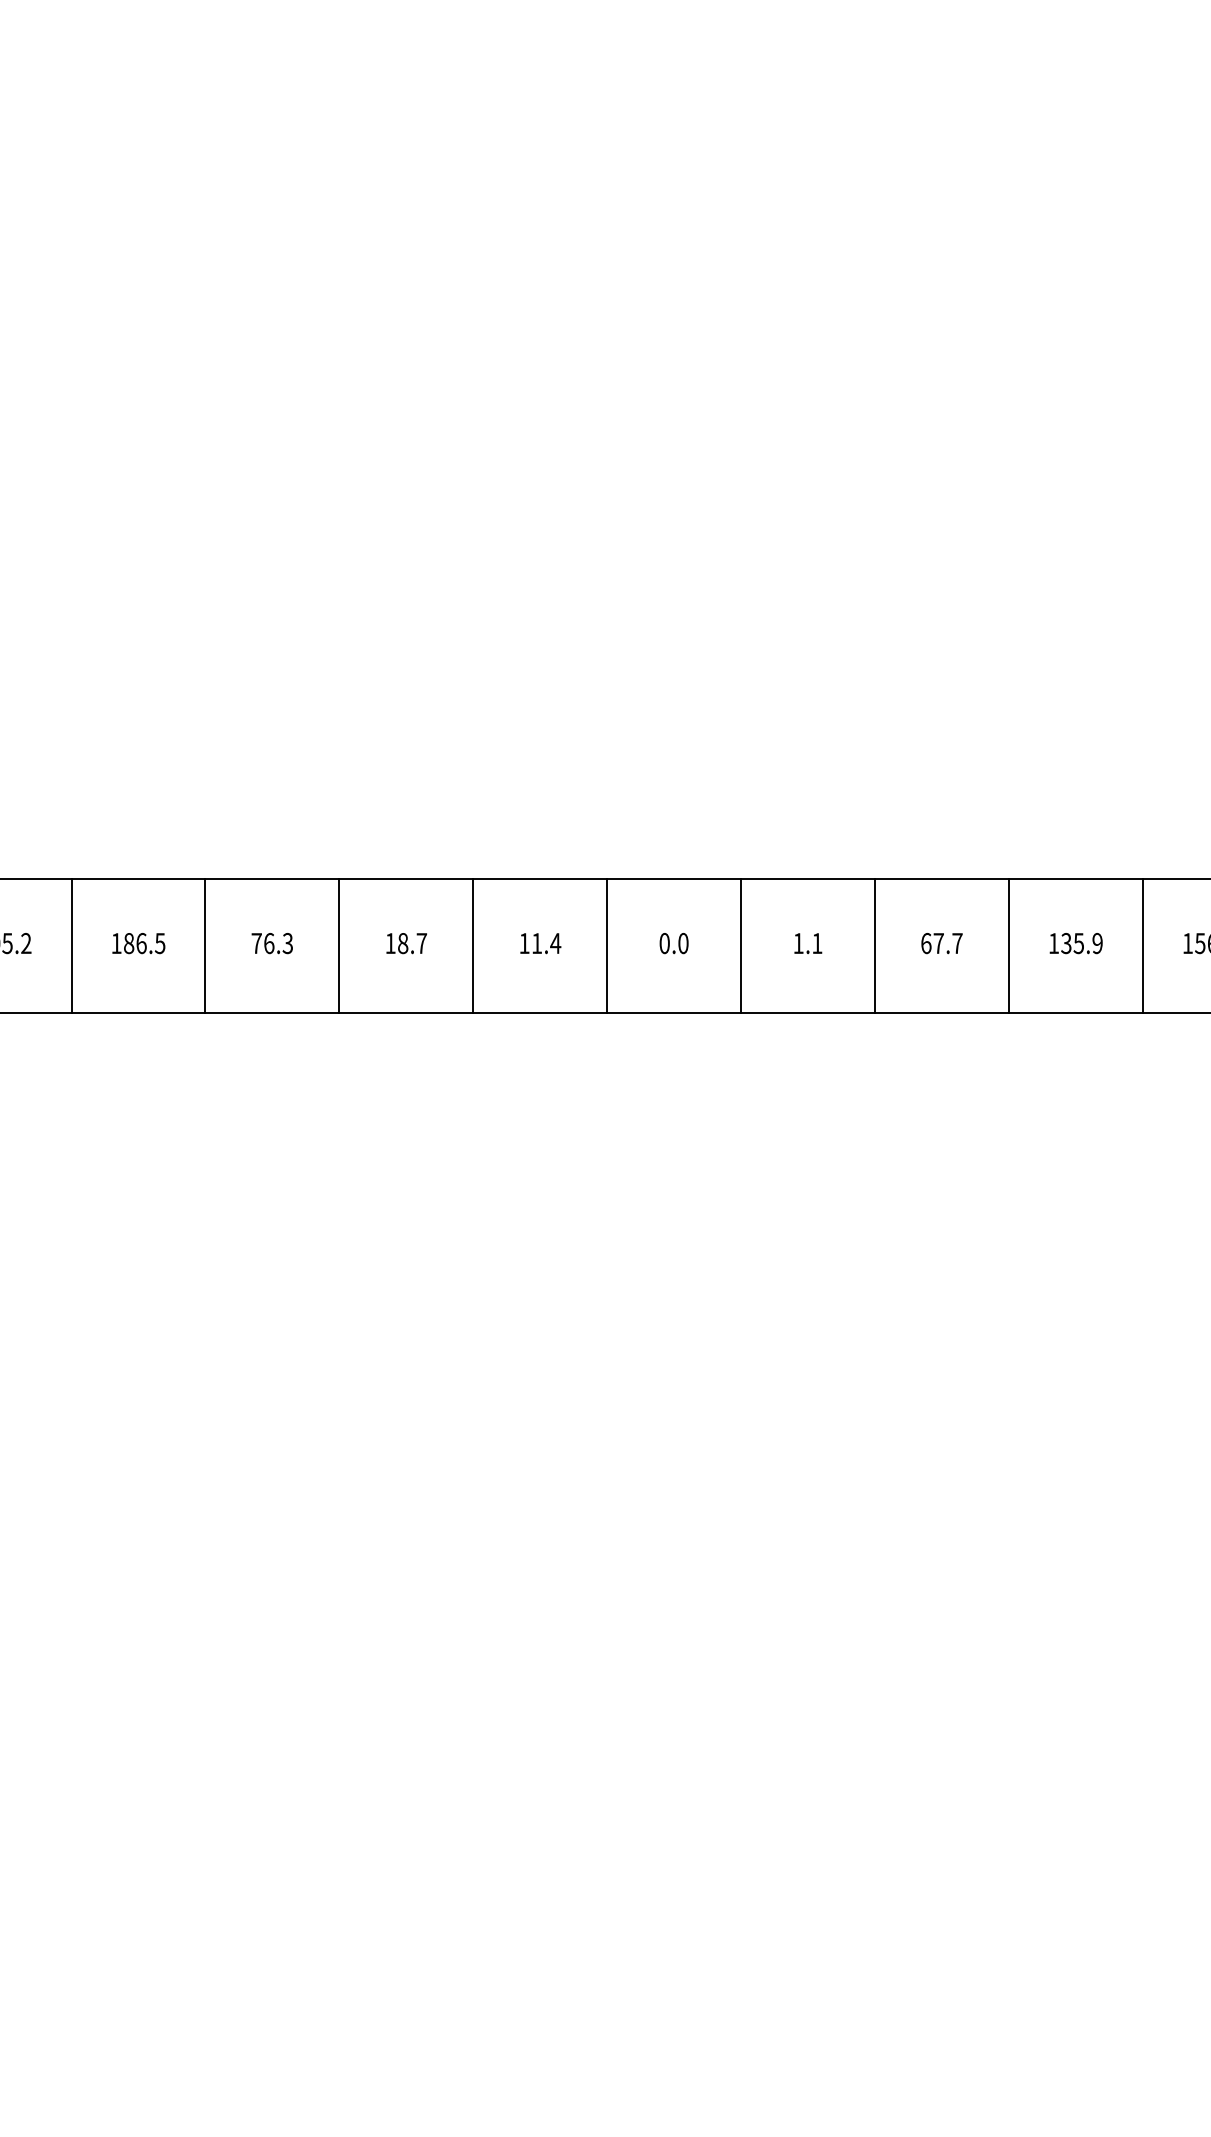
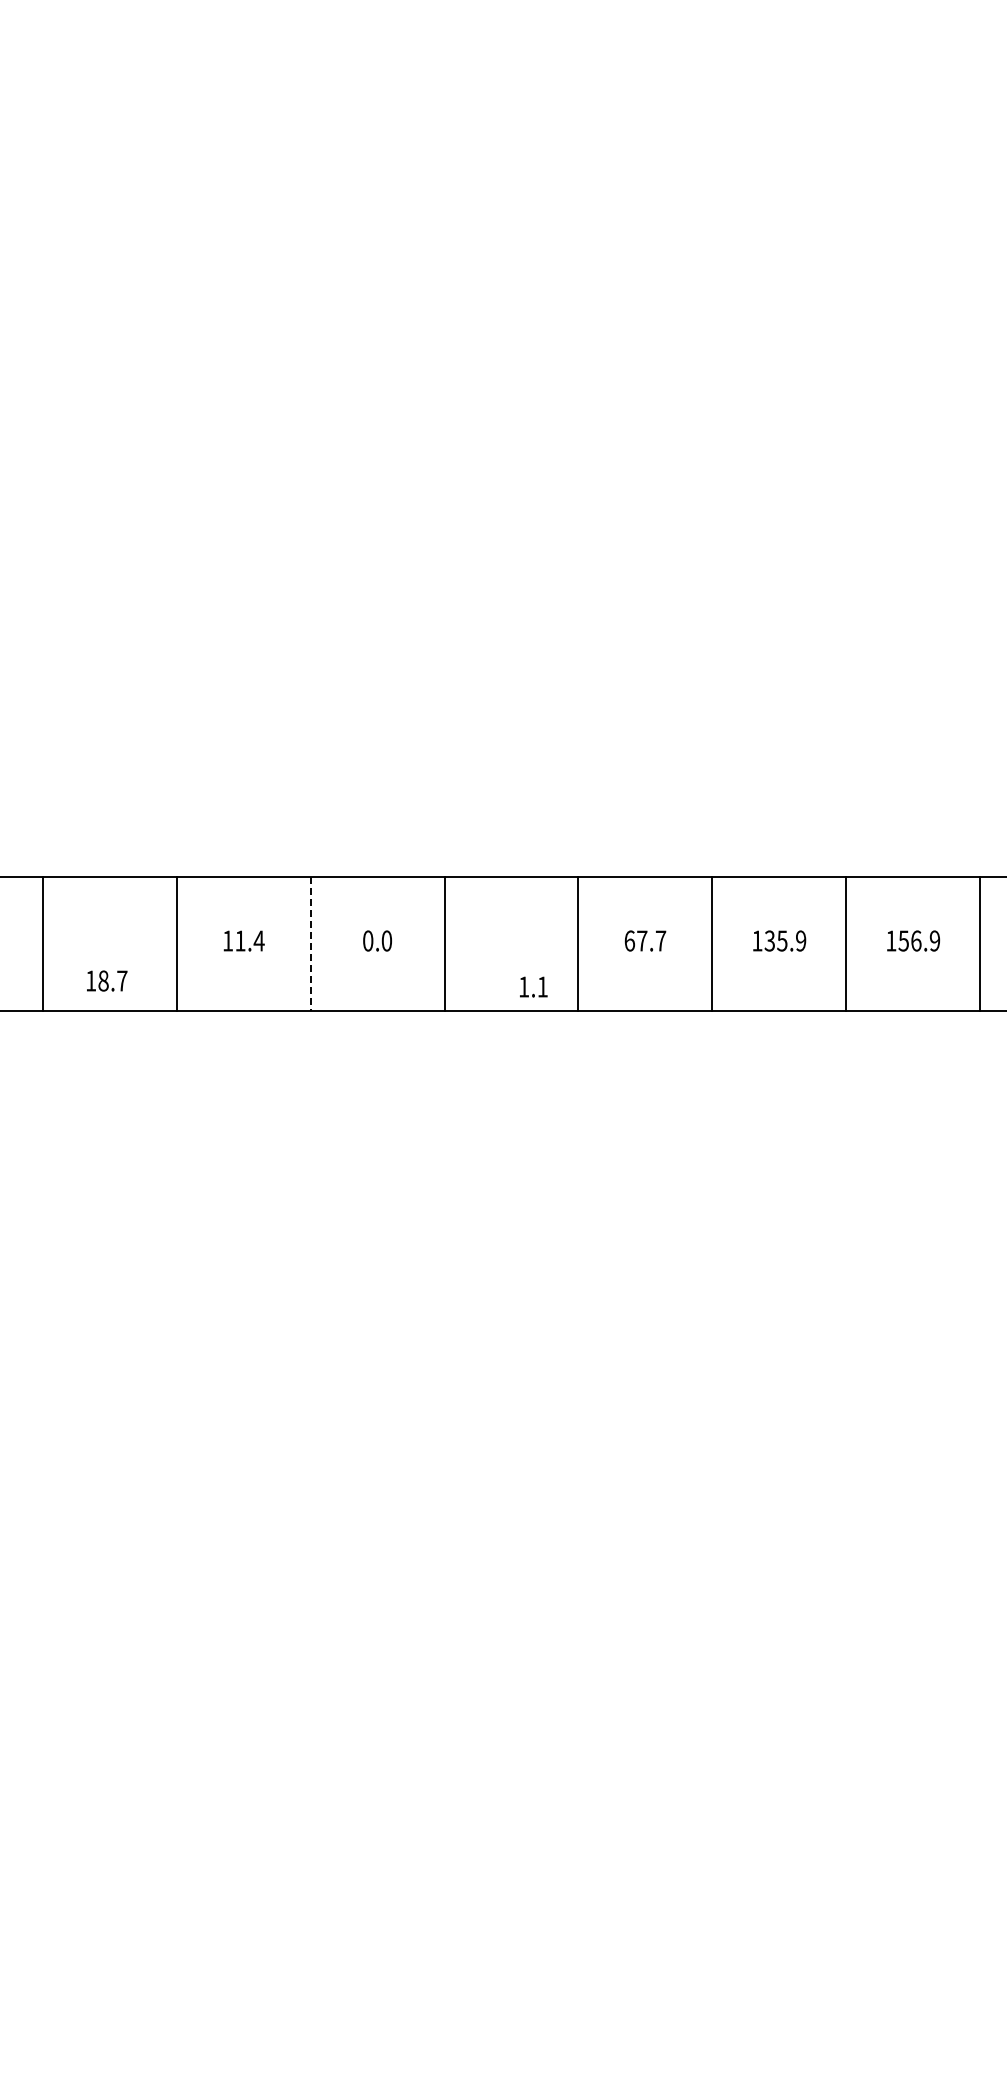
text: (406, 943) -> (106, 981), moved
text: (808, 943) -> (533, 987), moved
line: (607, 946) -> (310, 944), solid -> dashed

